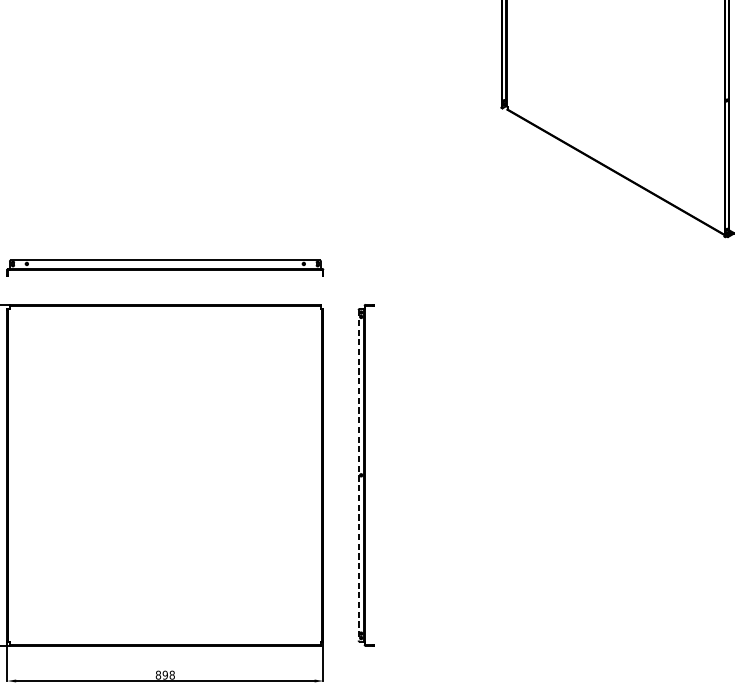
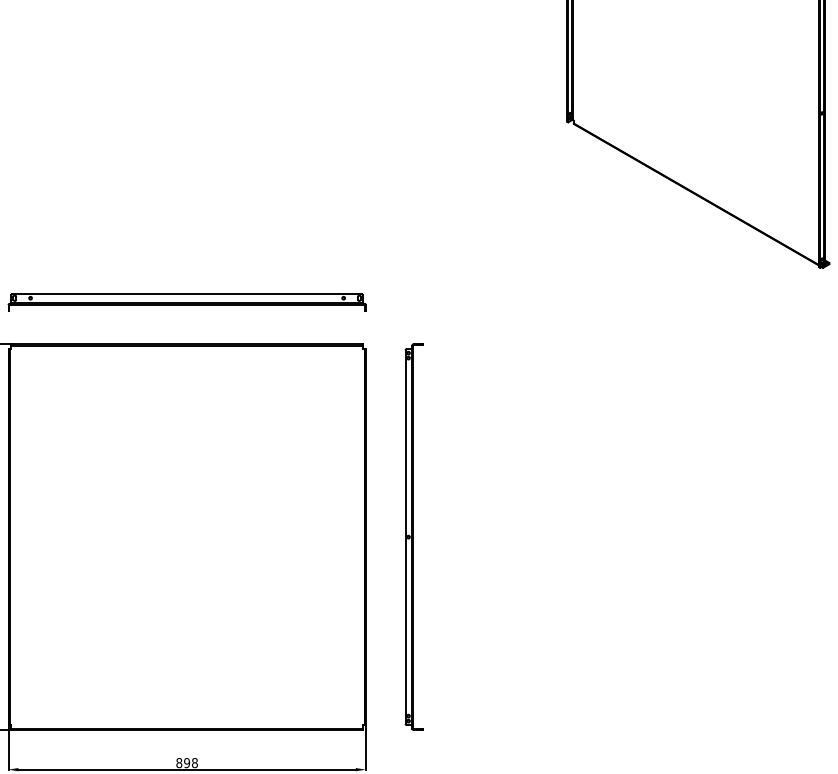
line: (358, 475) -> (405, 537), dashed -> solid

